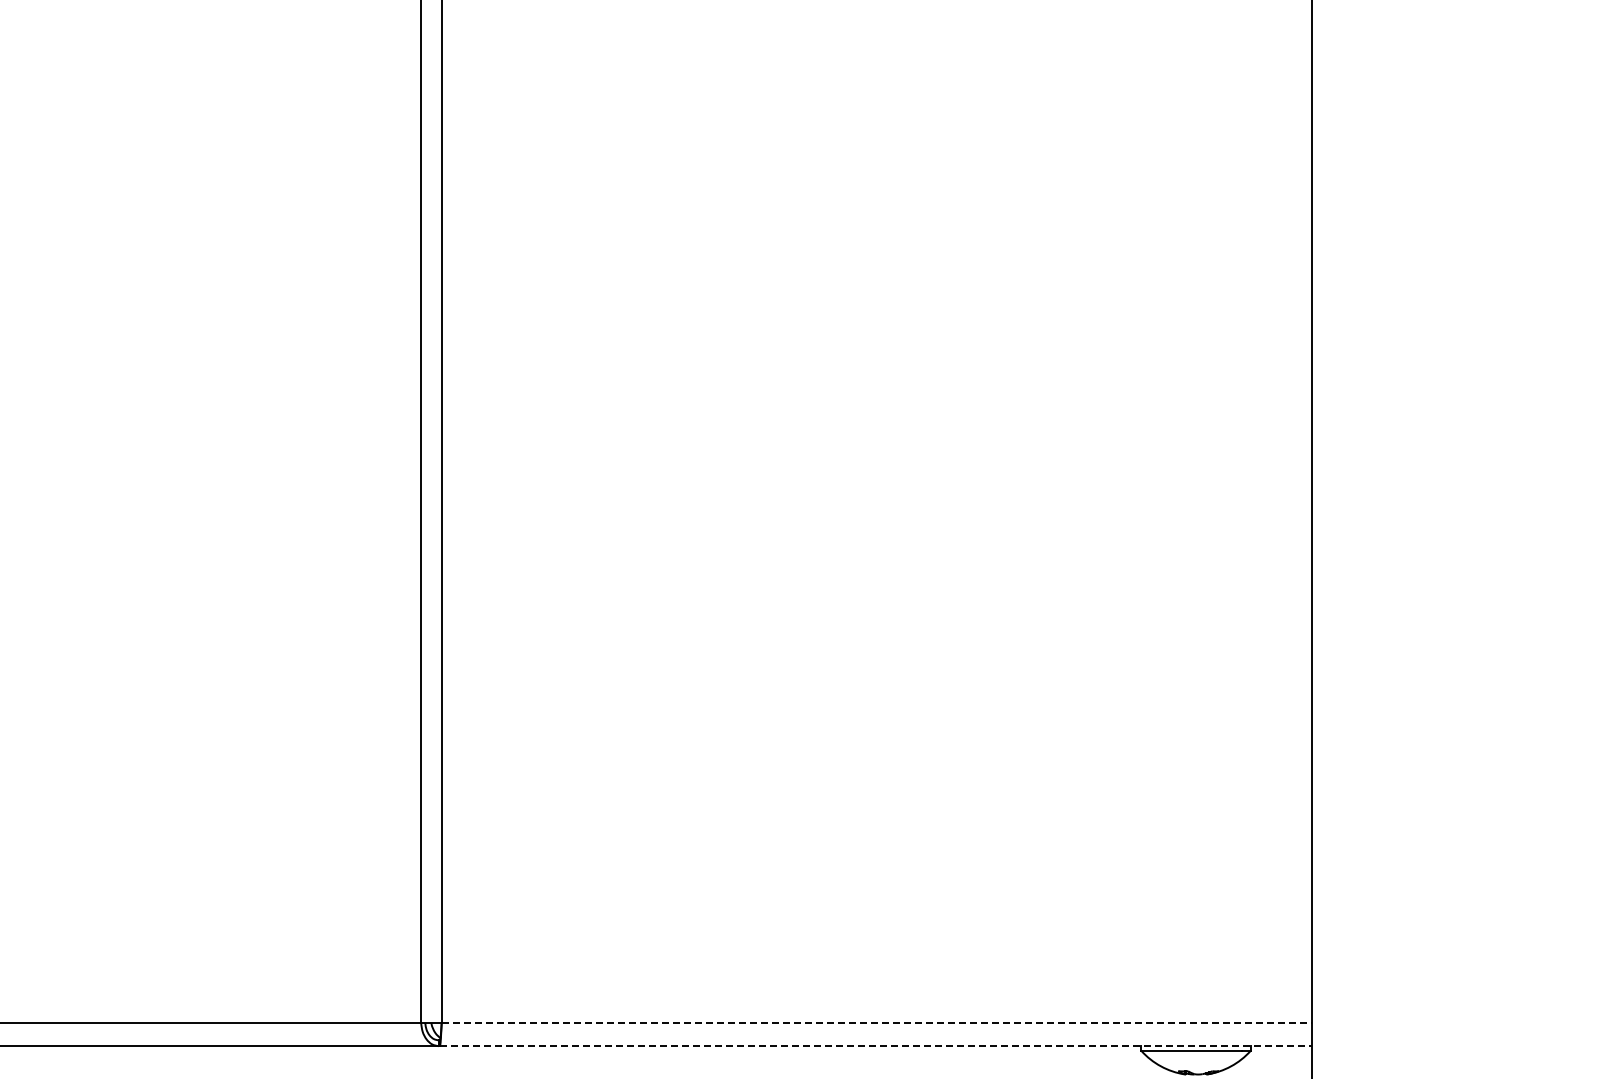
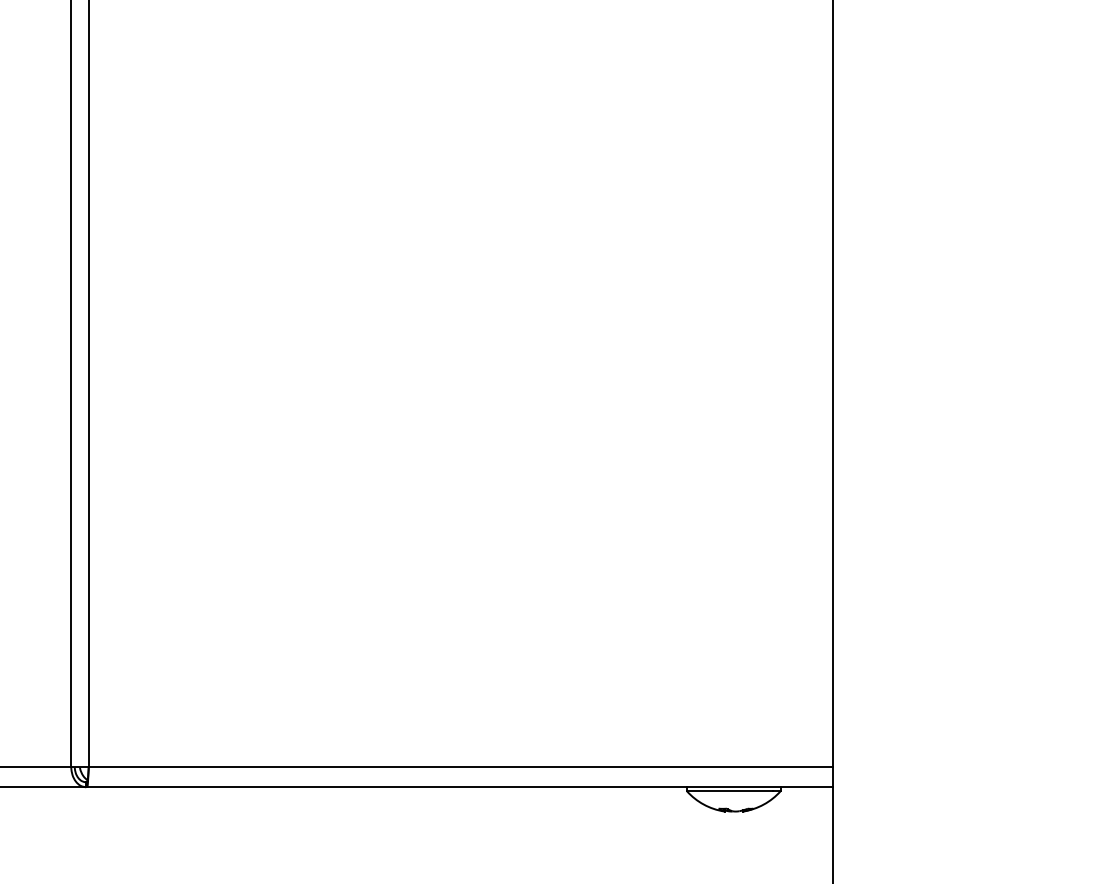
line: (877, 1022) -> (461, 767), dashed -> solid
line: (876, 1046) -> (460, 787), dashed -> solid

